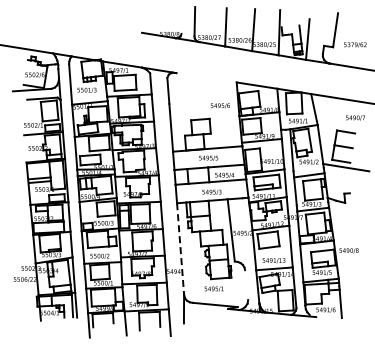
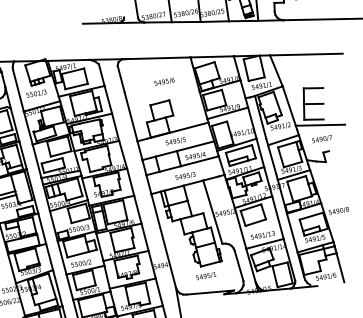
line: (206, 77) -> (158, 57), added
text: (219, 105) -> (163, 81), moved
text: (355, 117) -> (322, 138), moved
line: (180, 248) -> (163, 240), dashed -> solid
line: (246, 285) -> (239, 266), added

